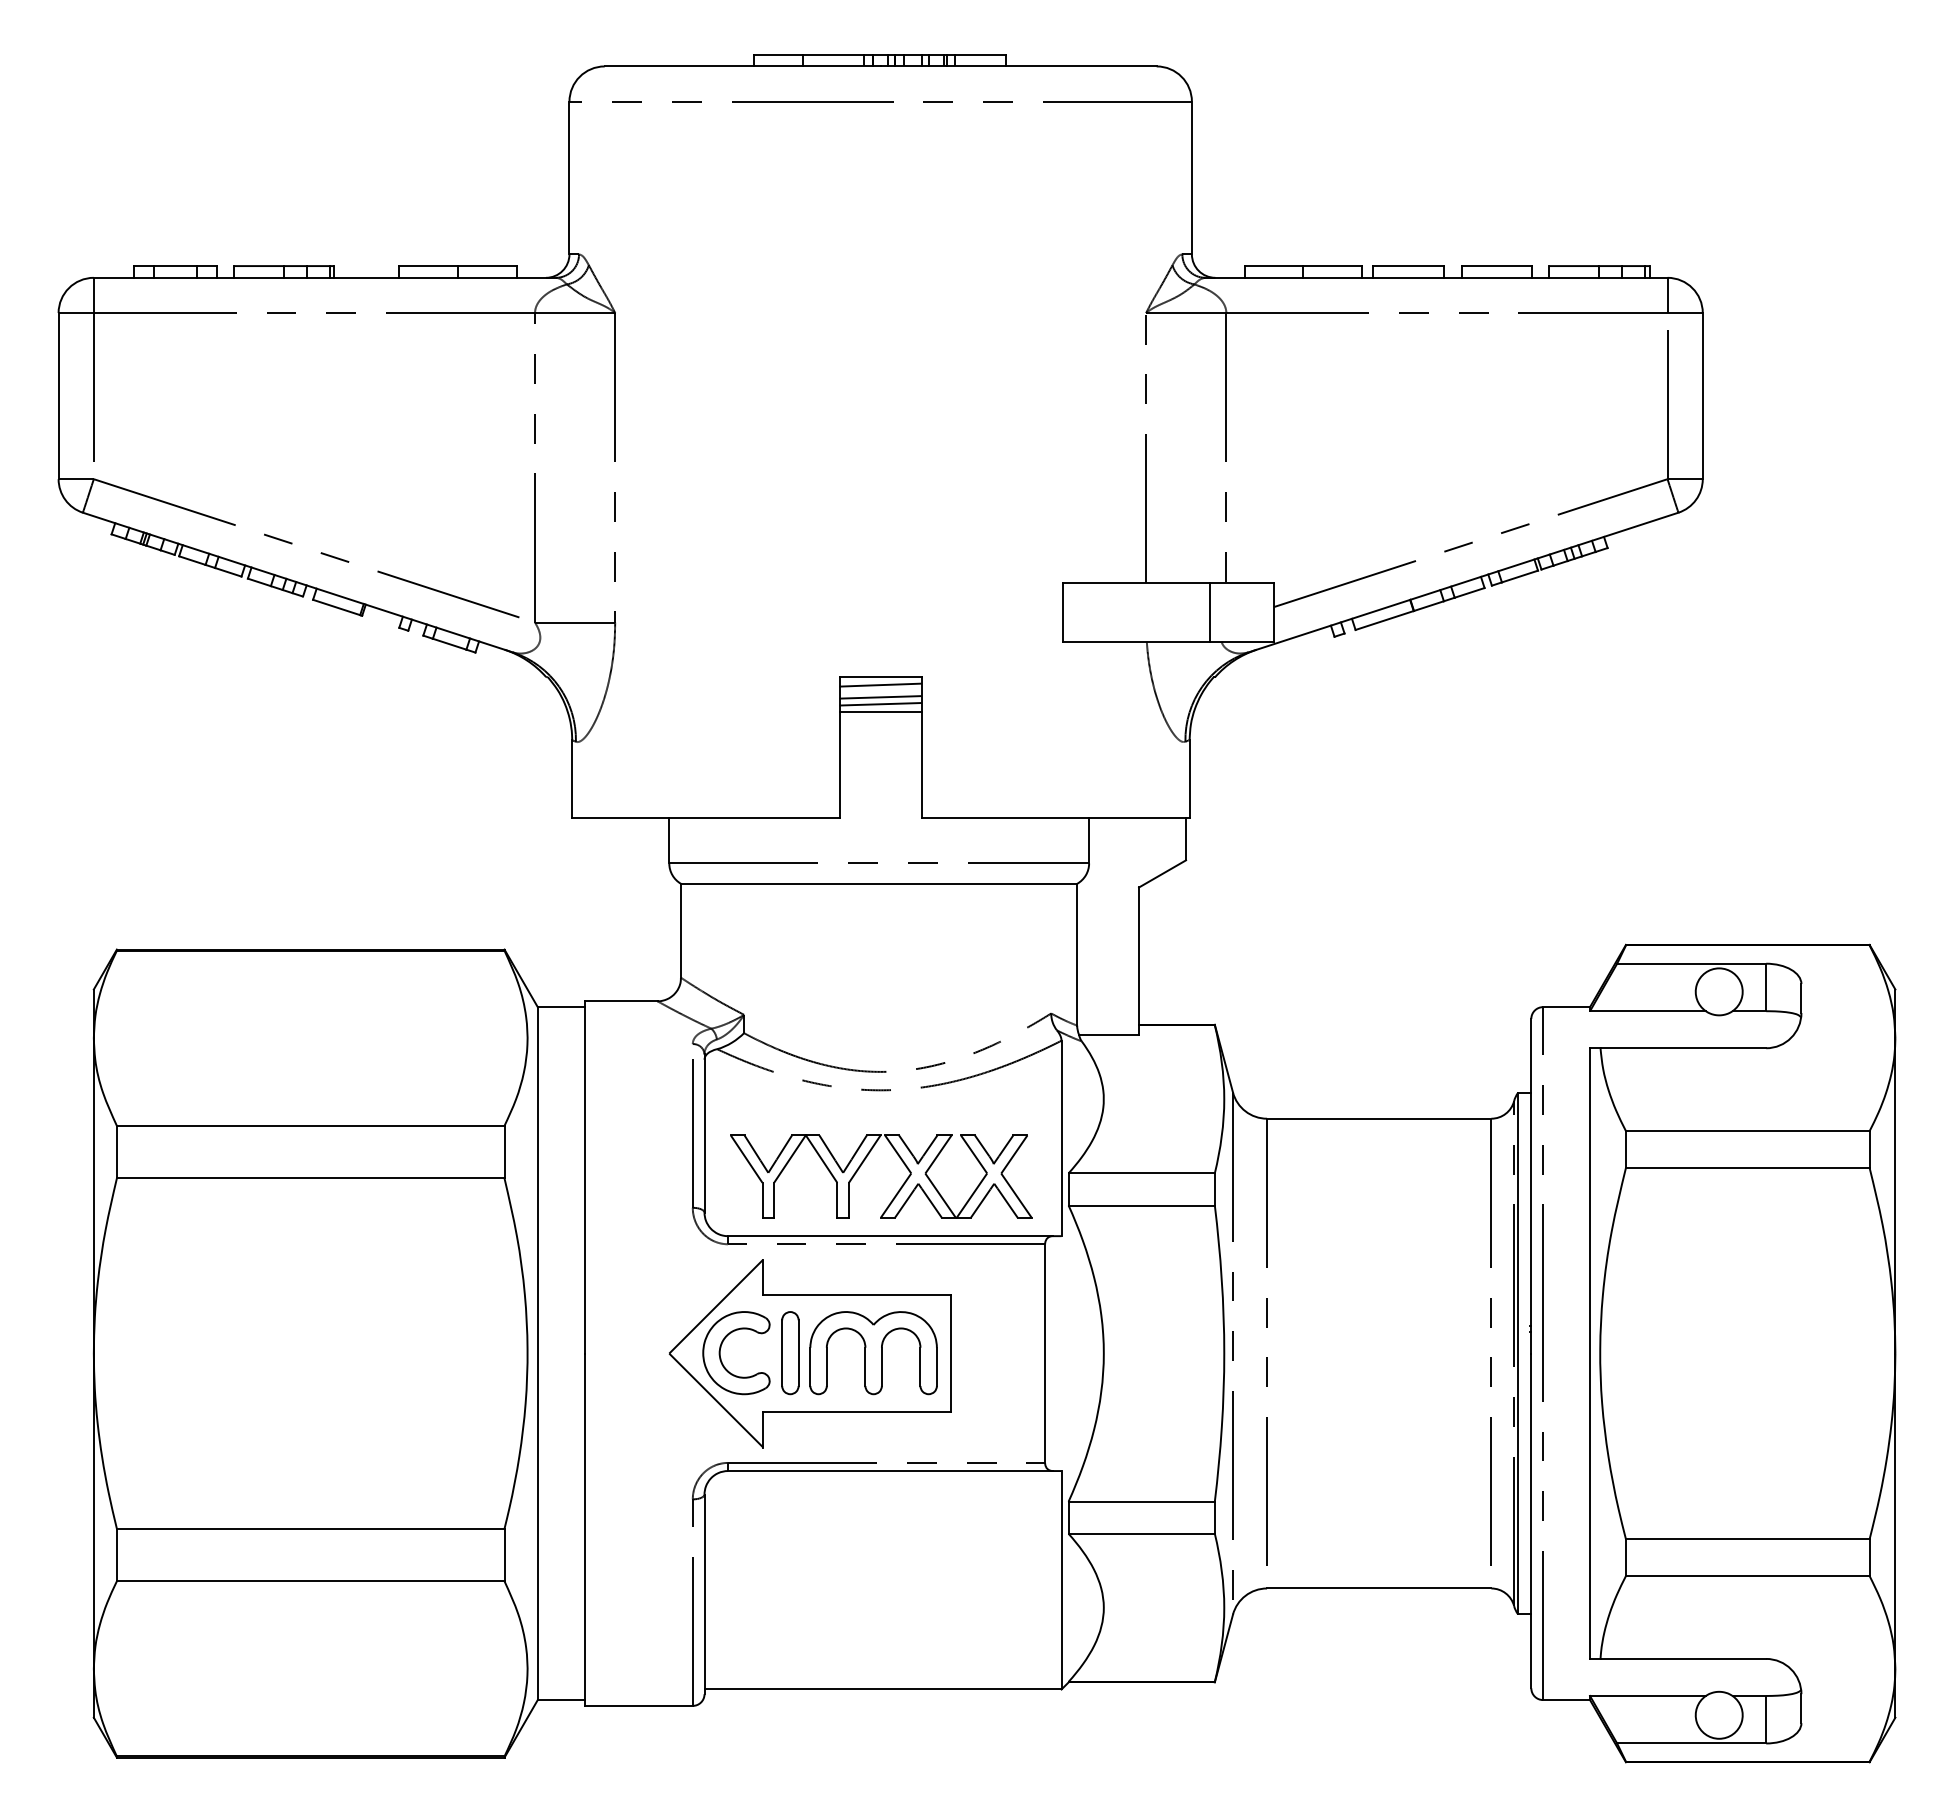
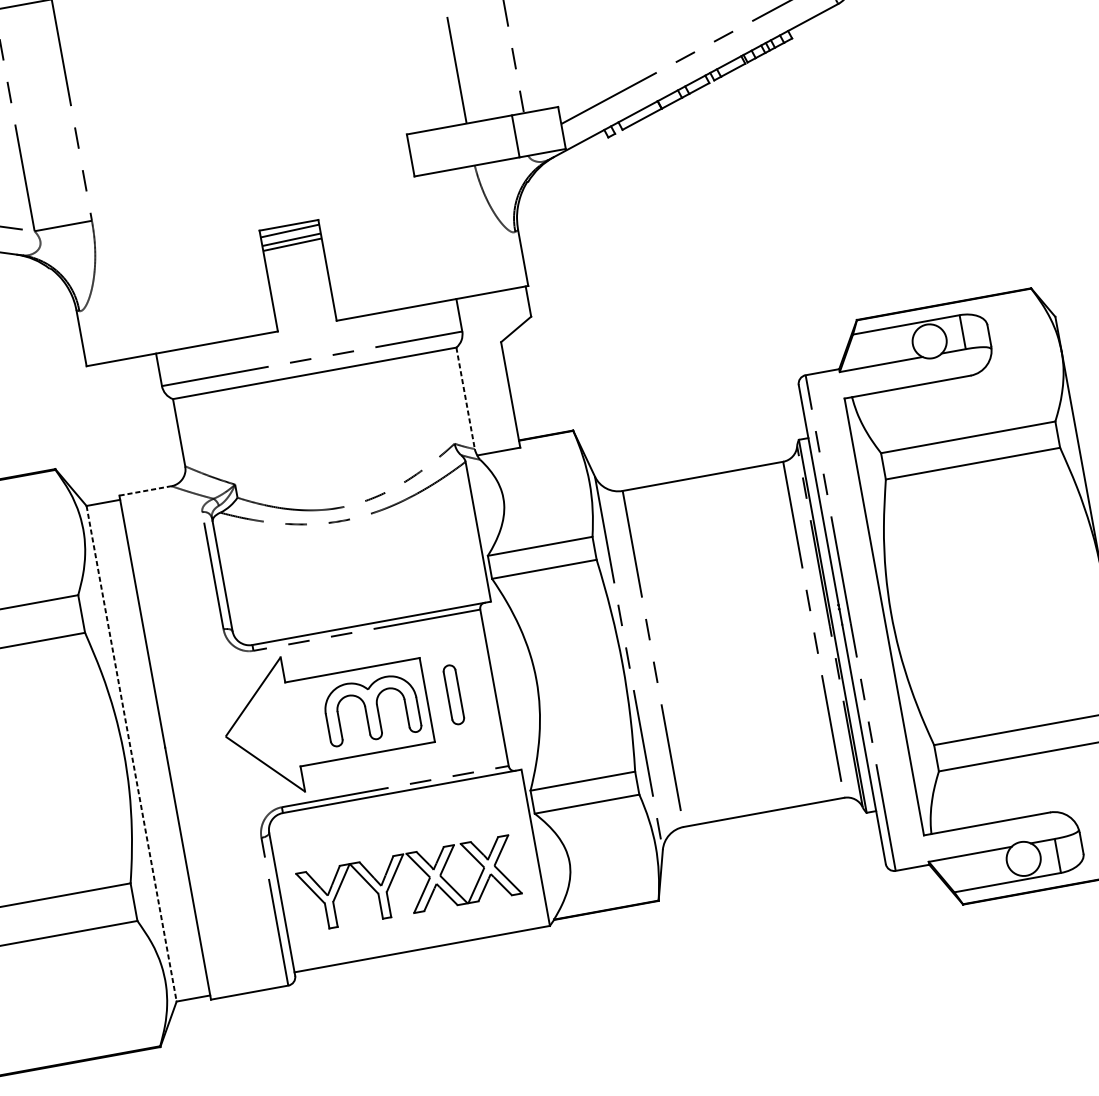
line: (880, 712) -> (293, 250), removed
line: (1077, 954) -> (465, 398), solid -> dashed
line: (621, 1001) -> (145, 491), solid -> dashed
part: (899, 1188) -> (423, 889), moved
part: (721, 1348) -> (262, 726), removed
part: (790, 1353) -> (454, 695), moved
line: (537, 1354) -> (131, 754), solid -> dashed

